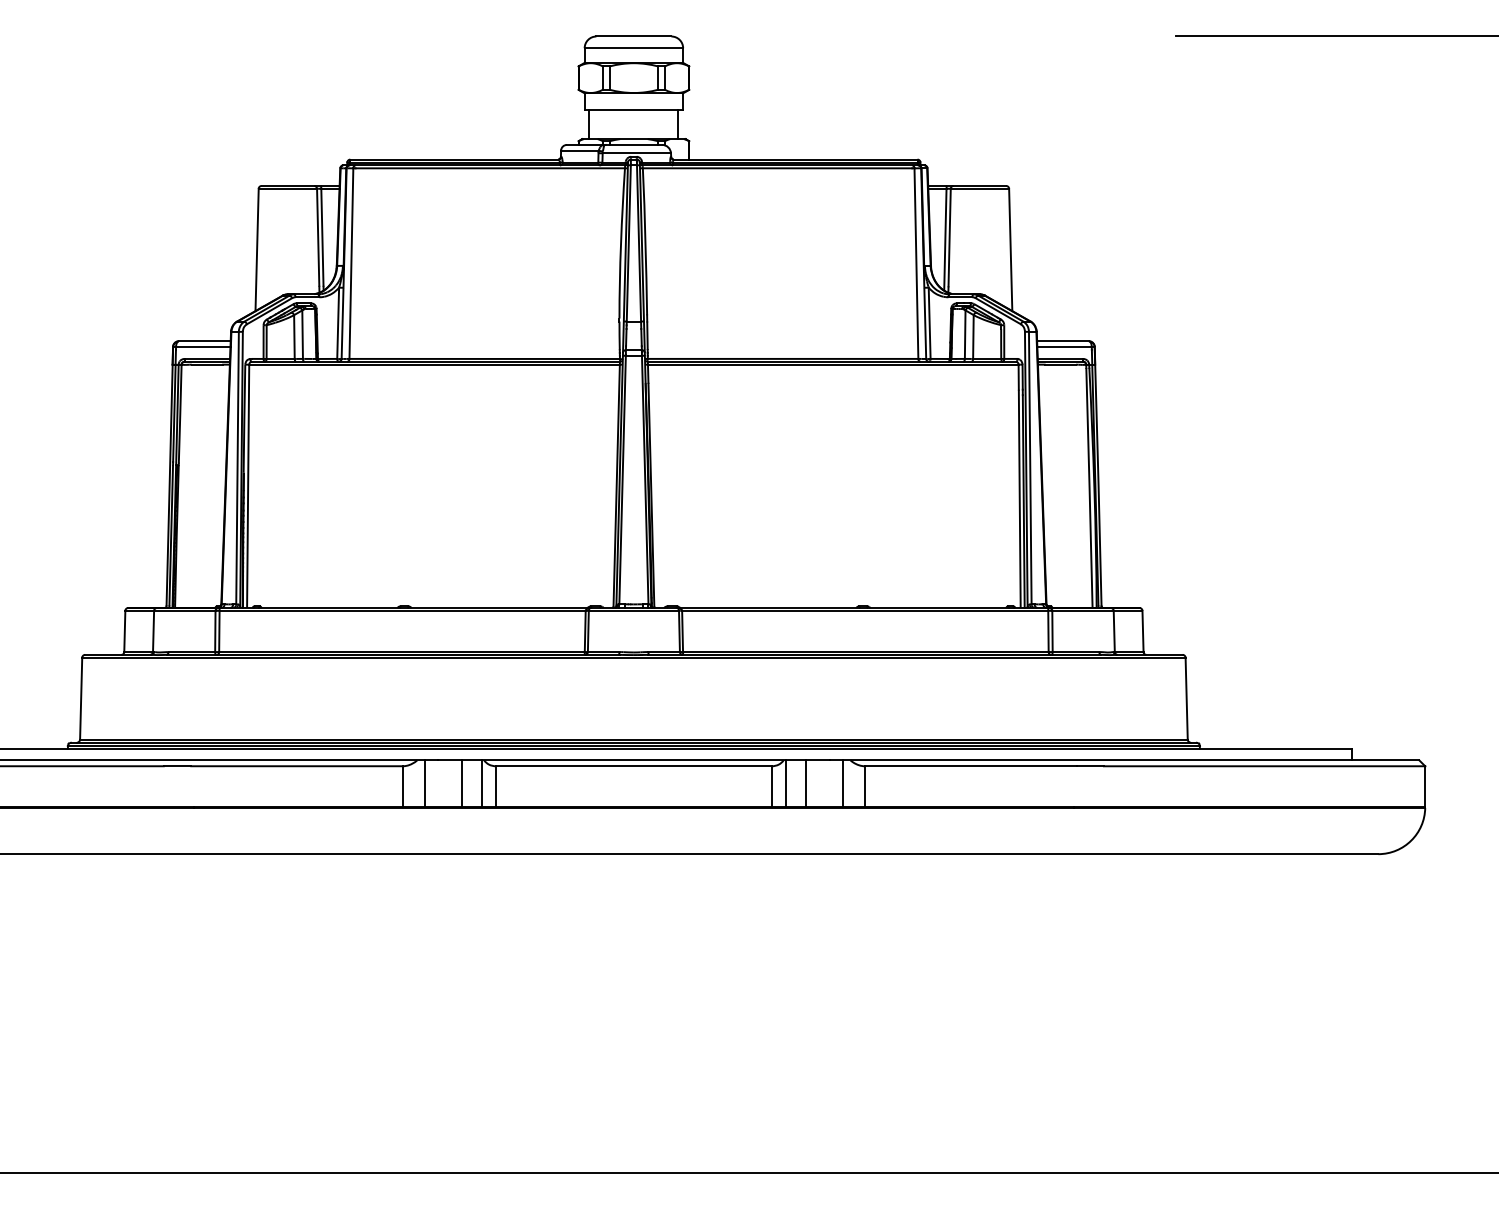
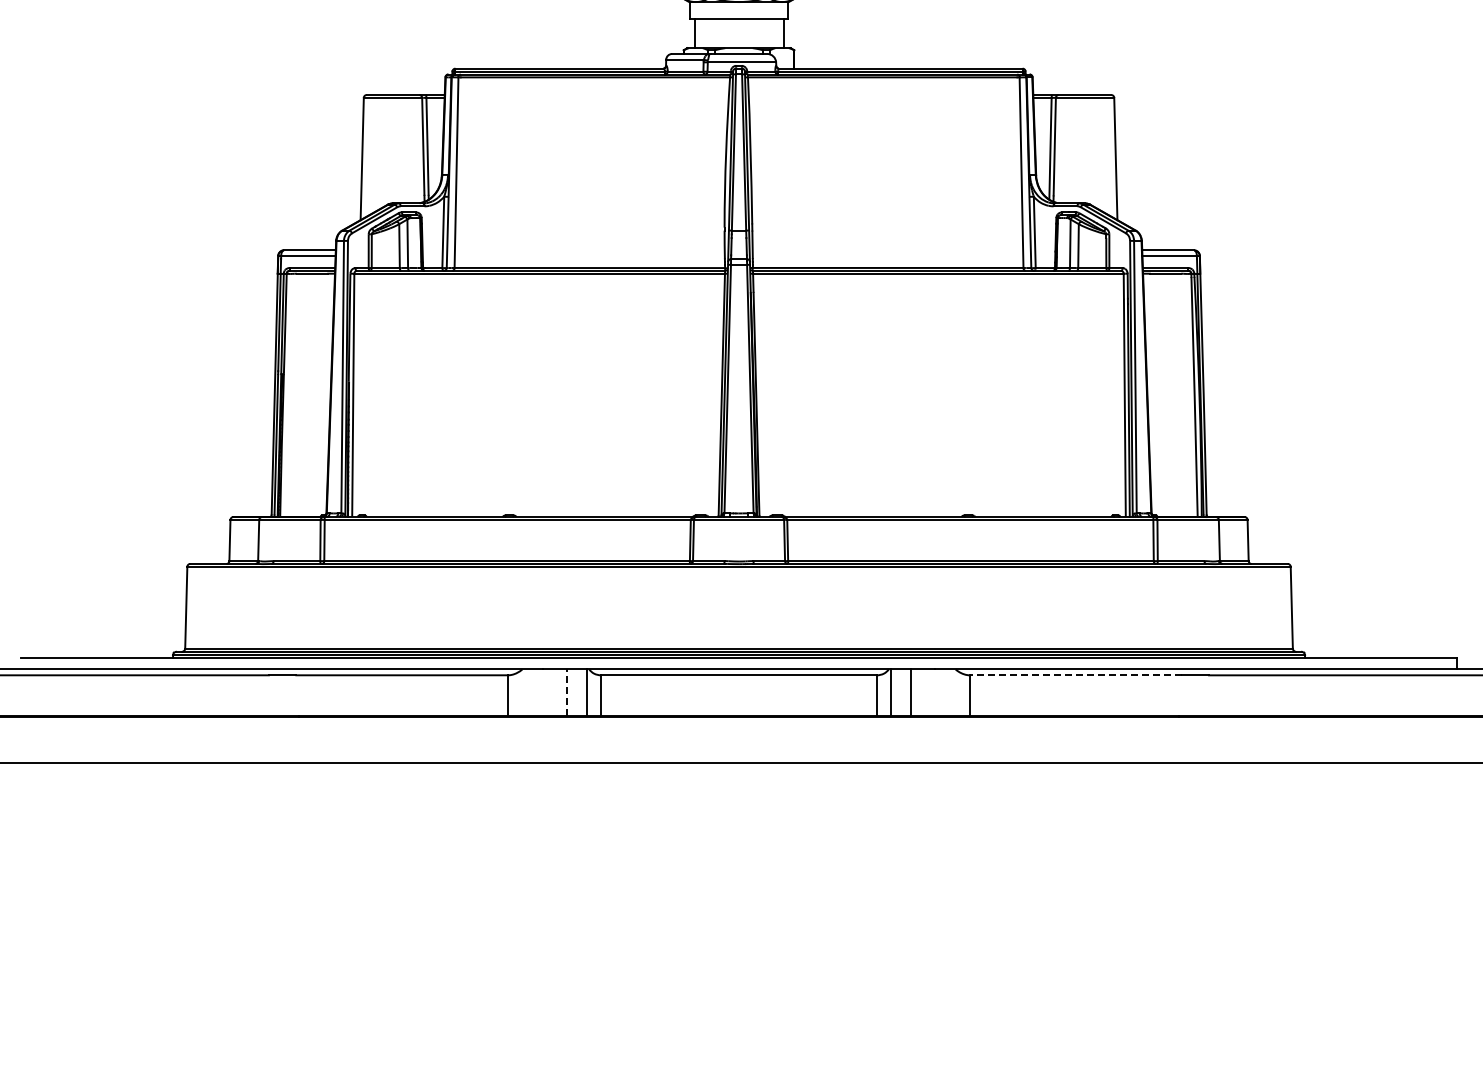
line: (970, 766) -> (1075, 675), solid -> dashed
line: (425, 783) -> (530, 692), removed
line: (461, 783) -> (566, 692), solid -> dashed
line: (842, 783) -> (947, 692), removed

